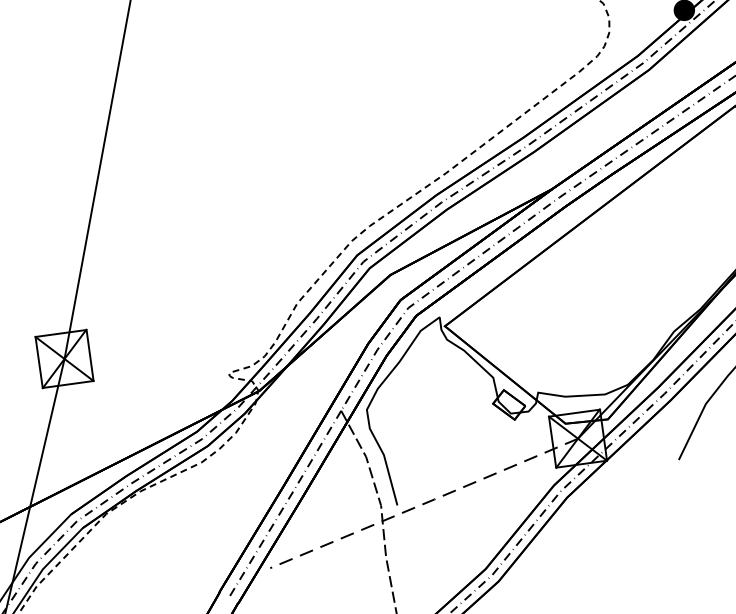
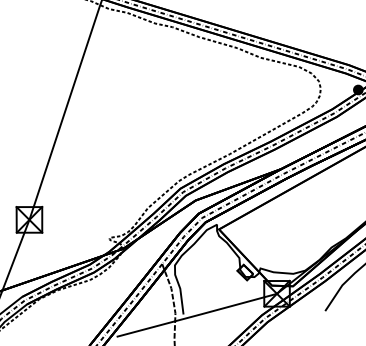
line: (425, 503) -> (197, 315), dashed -> solid

